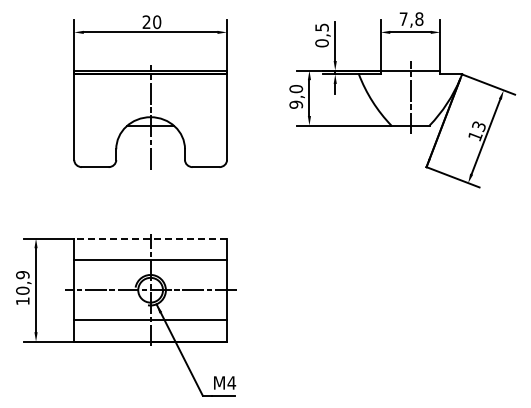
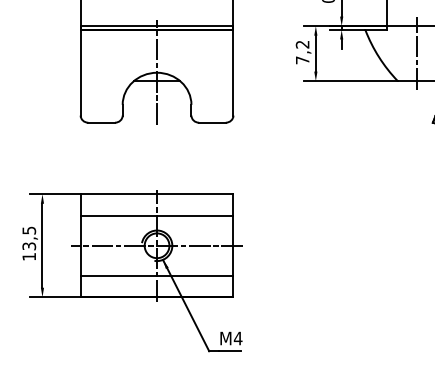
text: (296, 96) -> (302, 52), 9,0 -> 7,2
line: (150, 238) -> (156, 194), dashed -> solid
text: (22, 282) -> (28, 238), 10,9 -> 13,5

